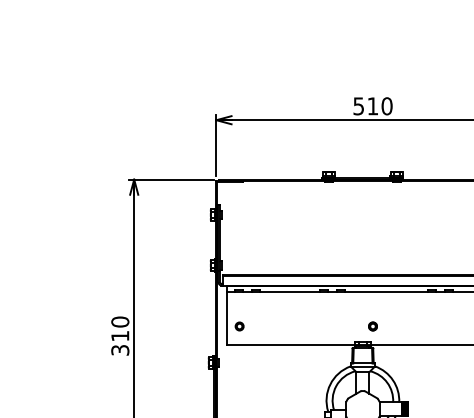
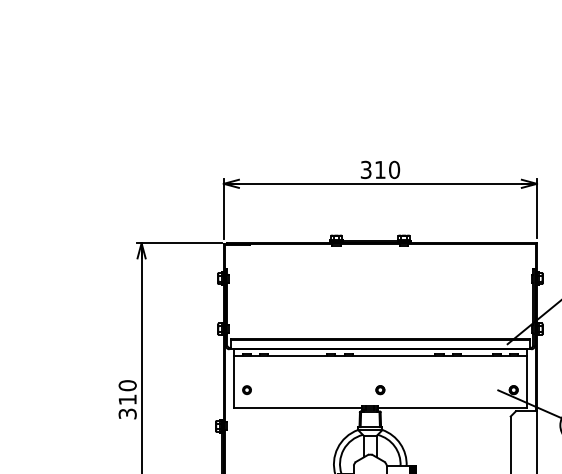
text: (359, 105) -> (366, 169), 510 -> 310

